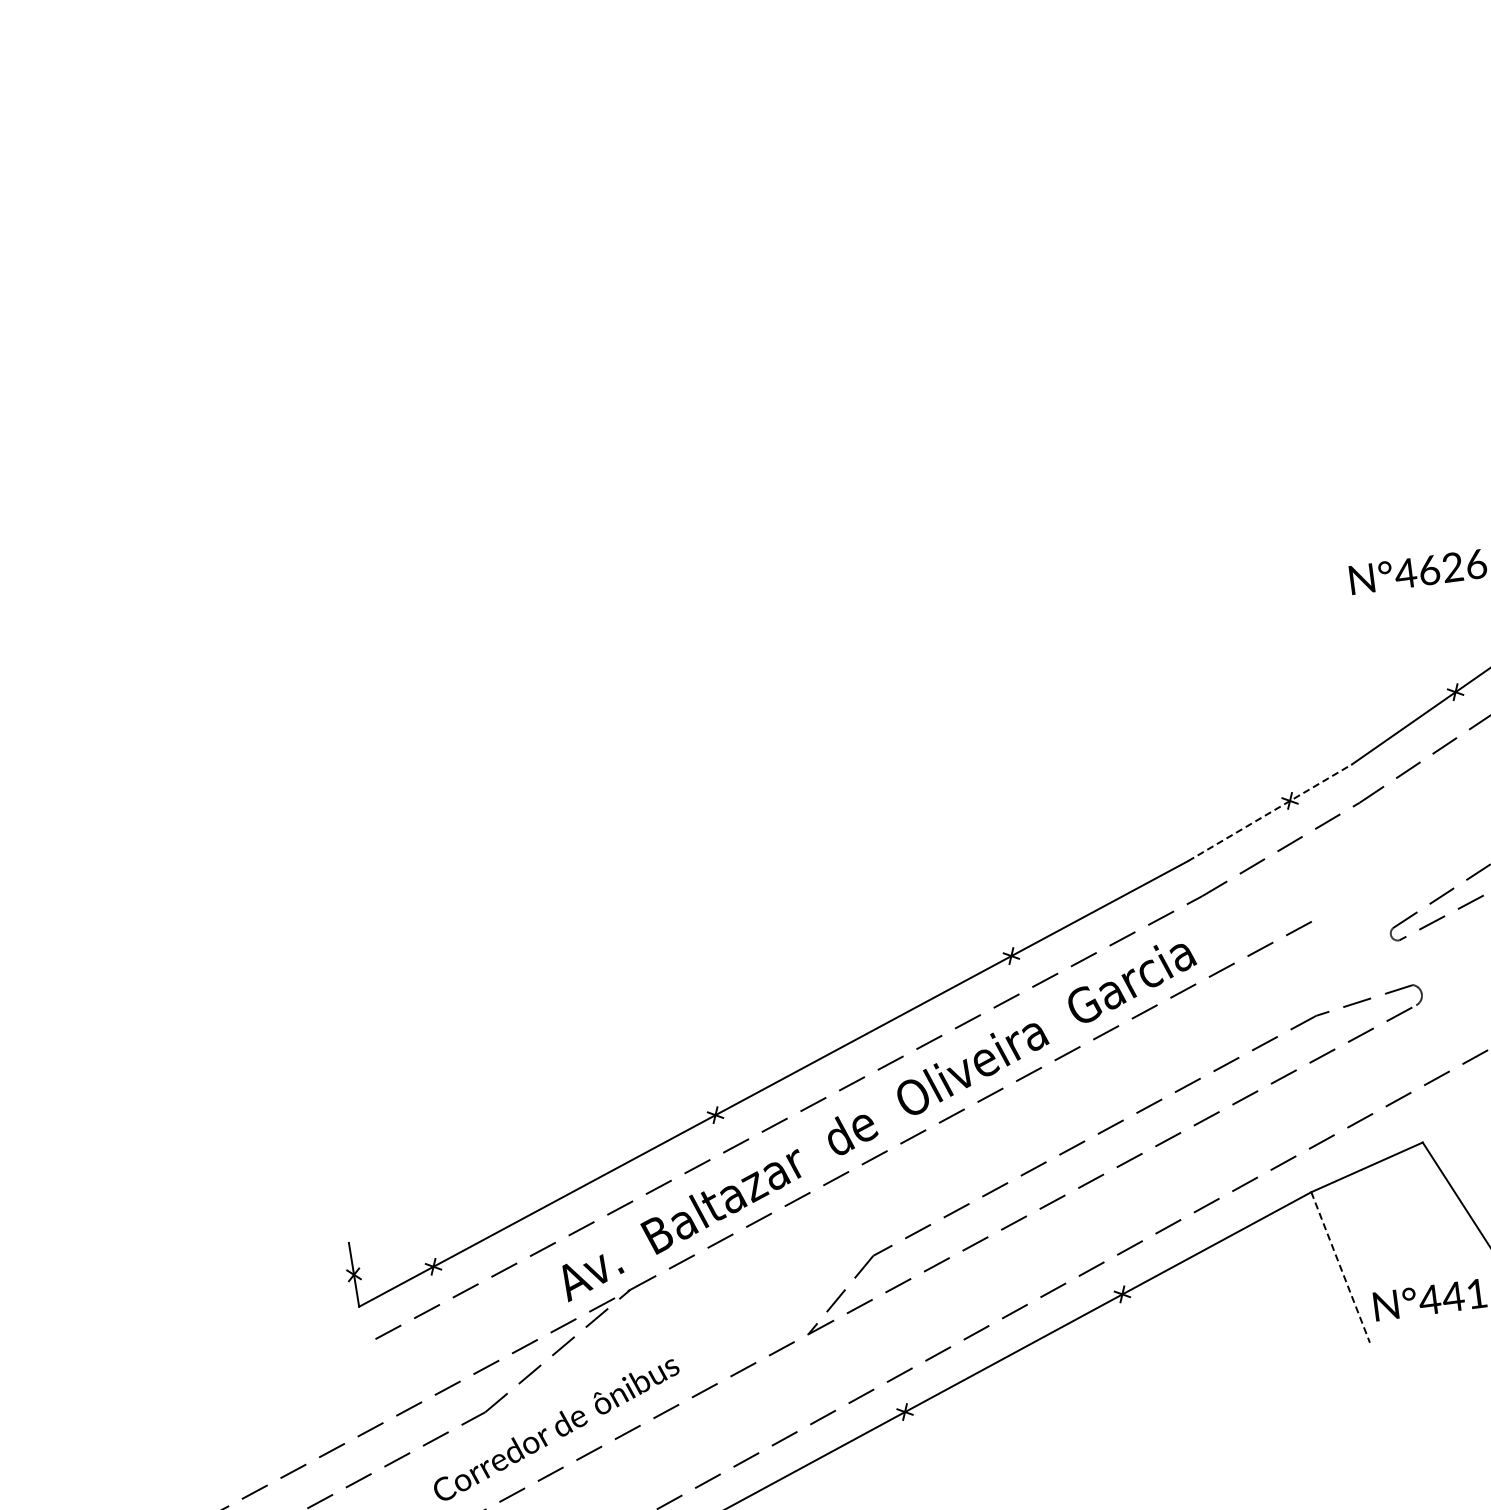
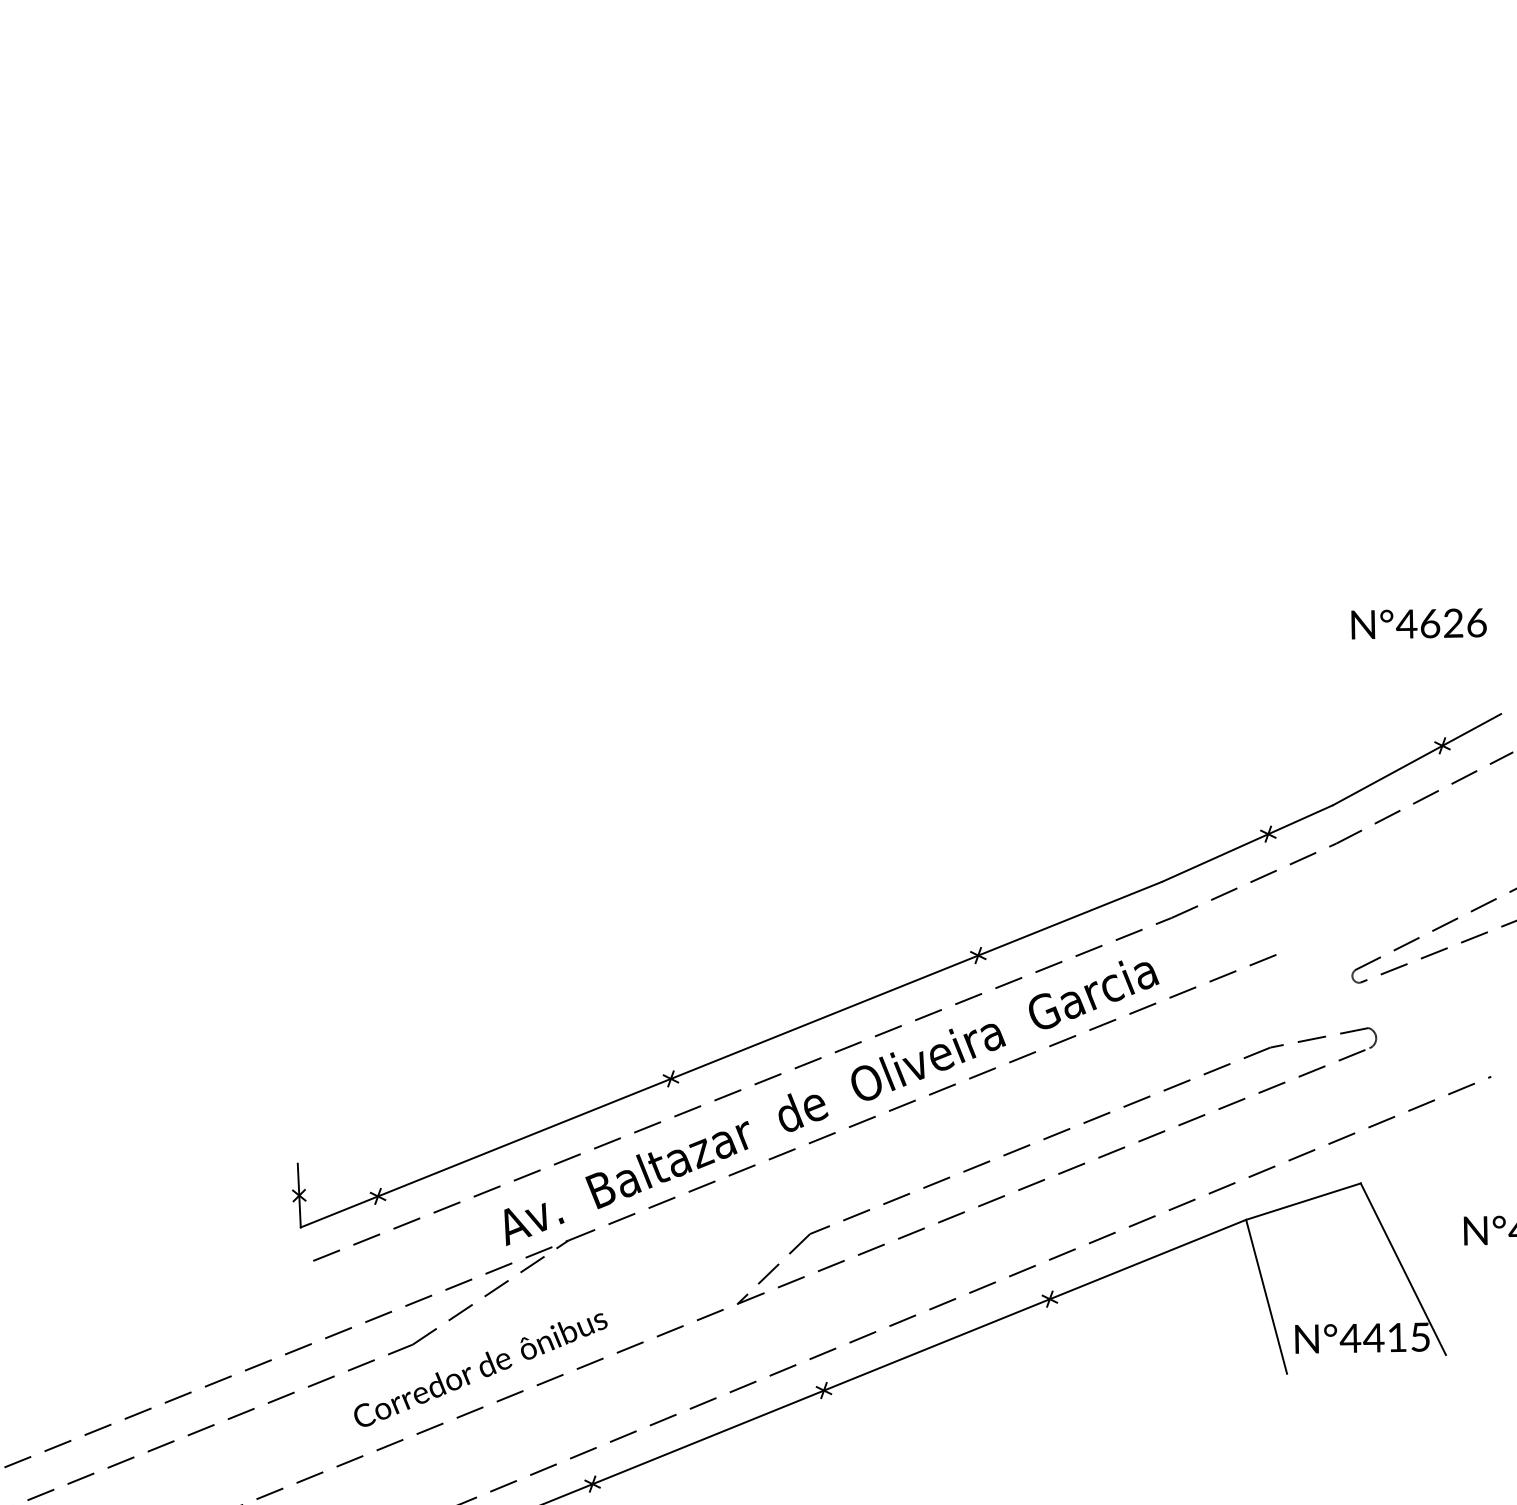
line: (1270, 812) -> (1247, 843), dashed -> solid
line: (1340, 1267) -> (1266, 1296), dashed -> solid

